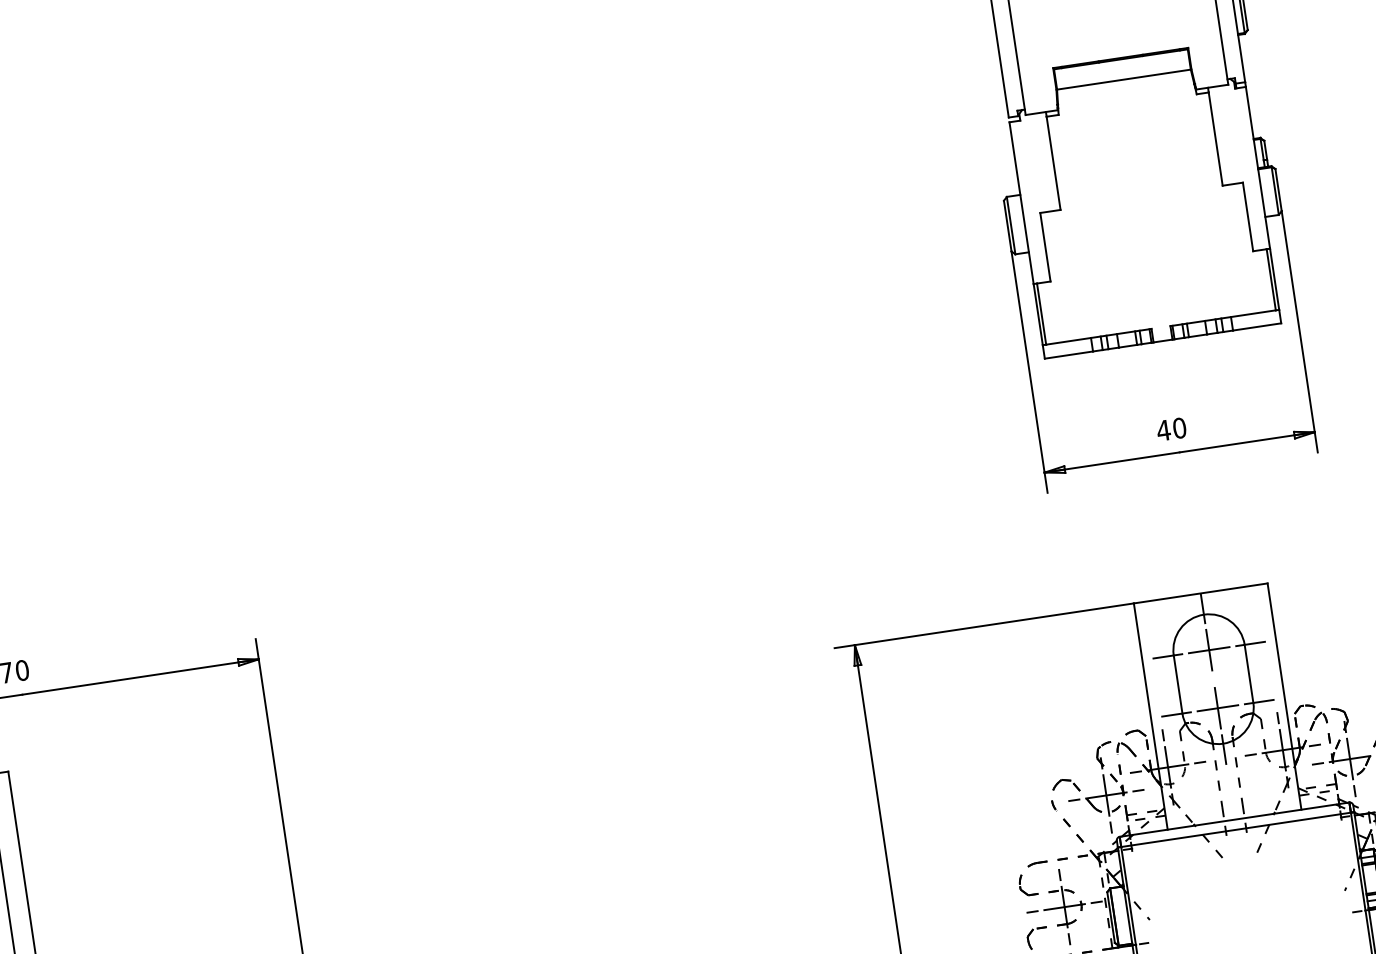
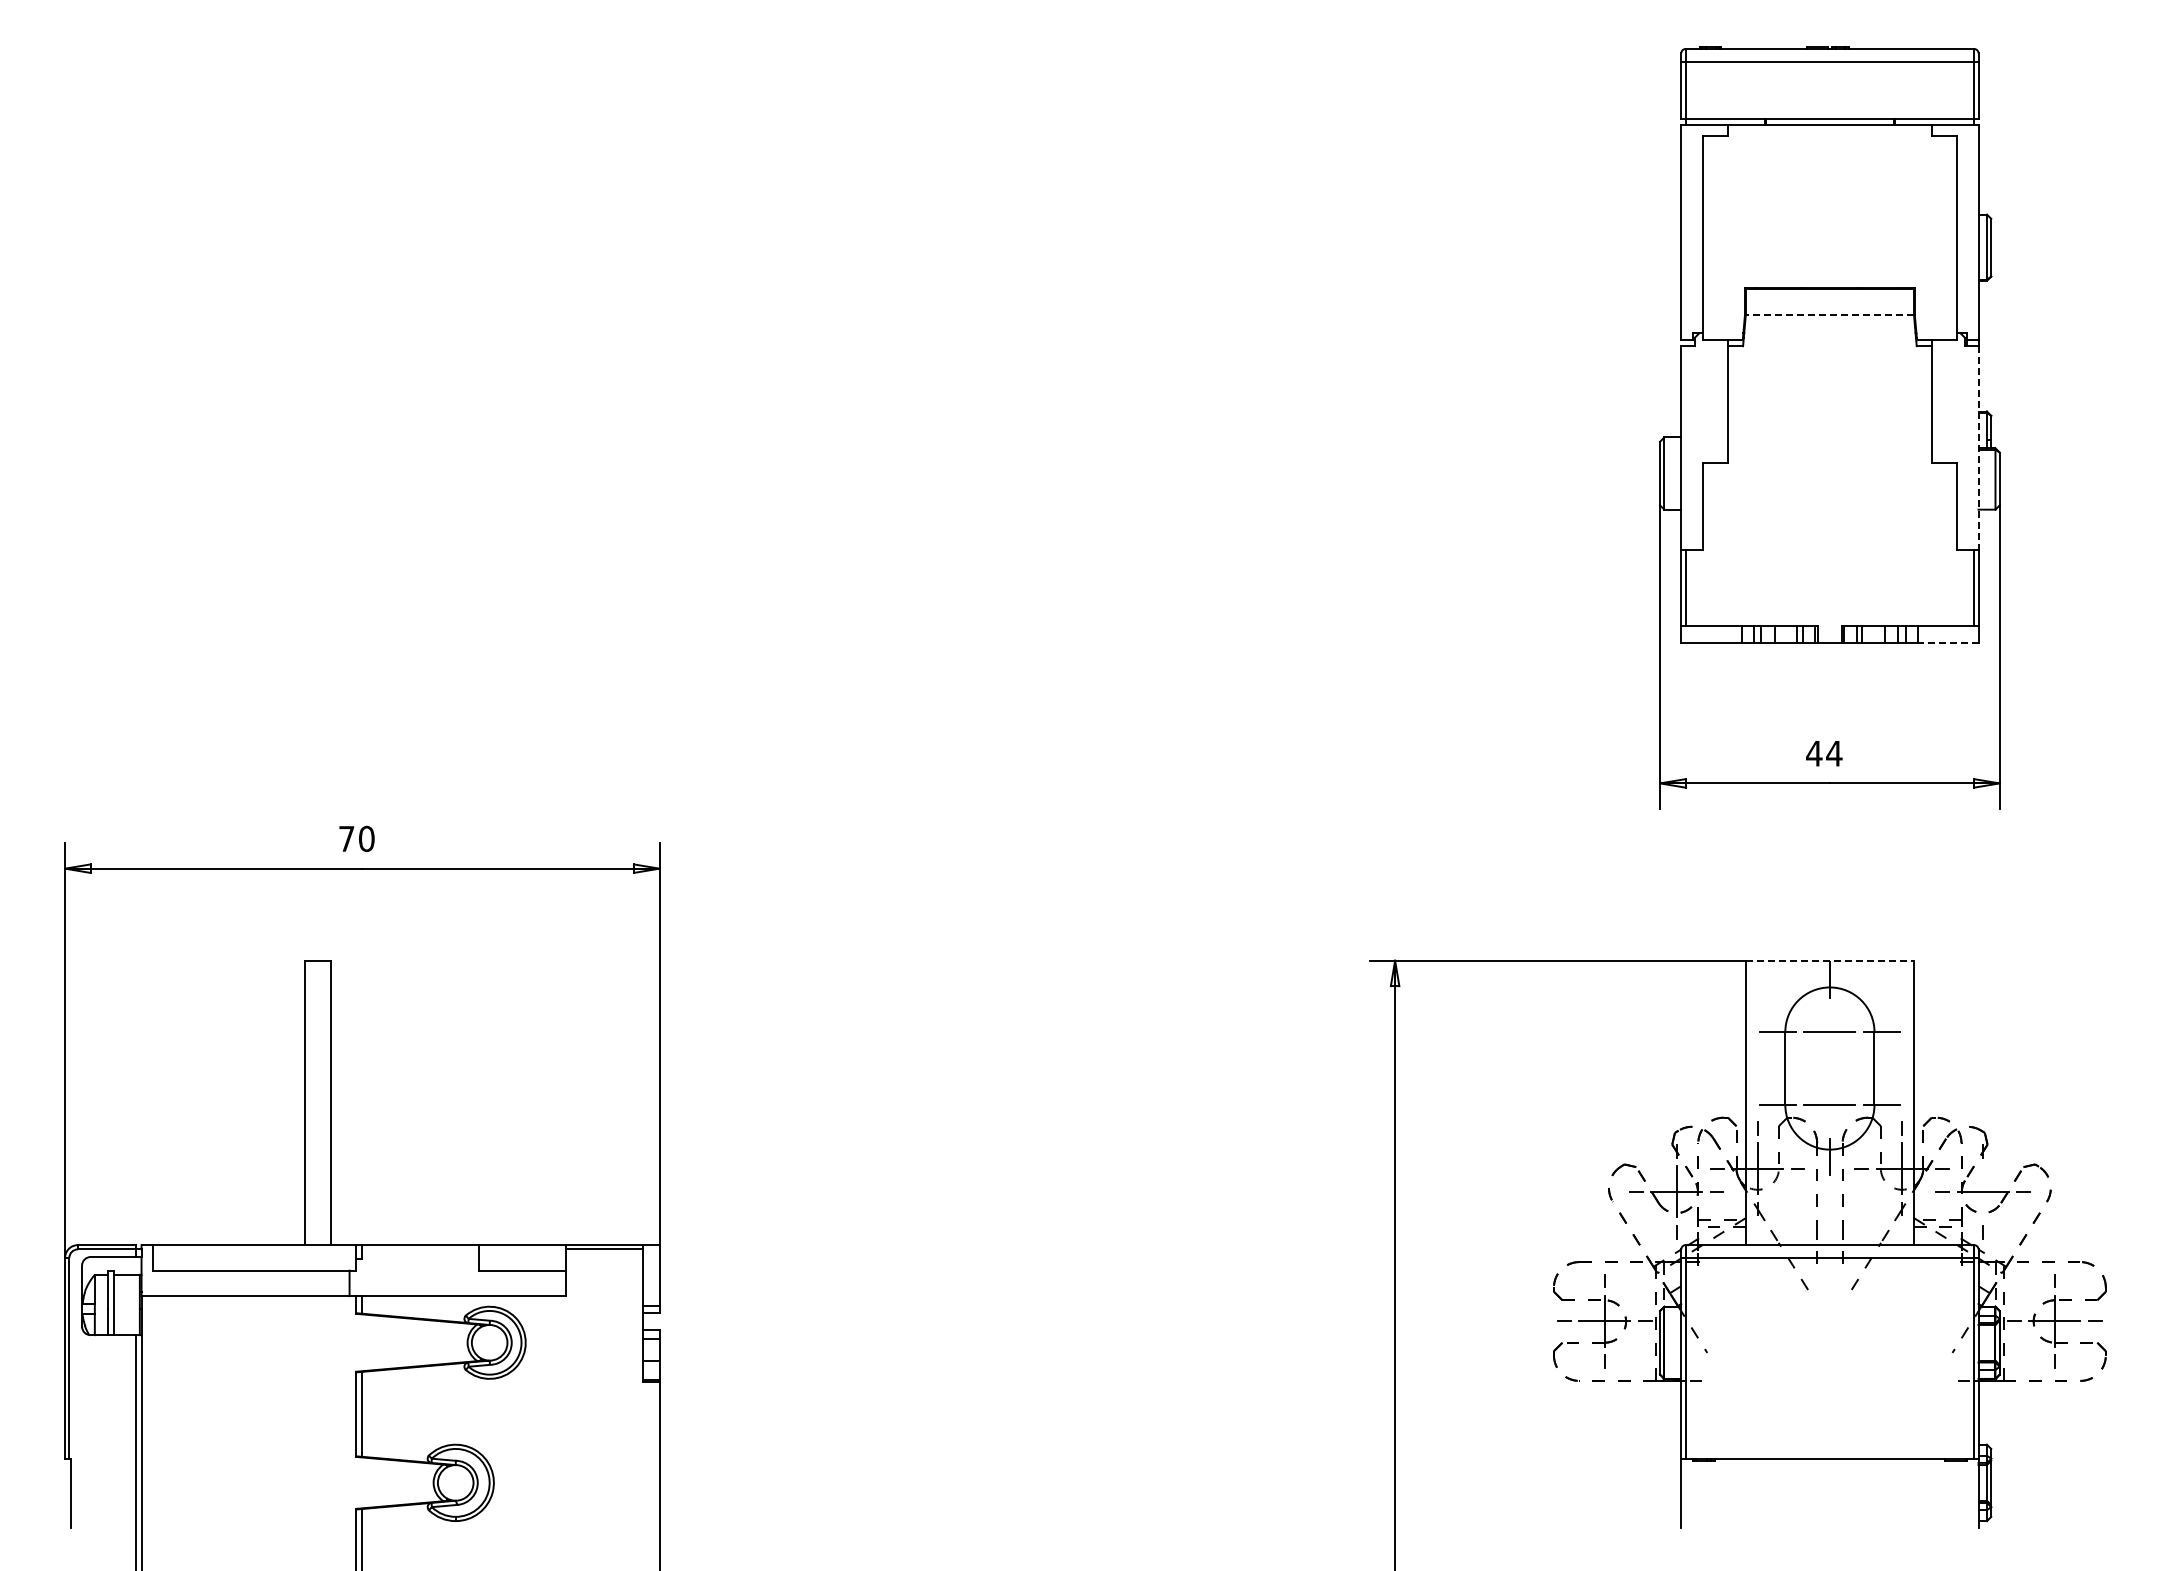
line: (1123, 79) -> (1829, 314), solid -> dashed
line: (1257, 167) -> (1978, 447), solid -> dashed
line: (1256, 327) -> (1947, 643), solid -> dashed
text: (1179, 428) -> (1834, 753), 40 -> 44
line: (1201, 593) -> (1830, 960), solid -> dashed
line: (1208, 649) -> (1829, 1031), removed
line: (1217, 707) -> (1829, 1104), removed
line: (1350, 758) -> (1983, 1191), removed

